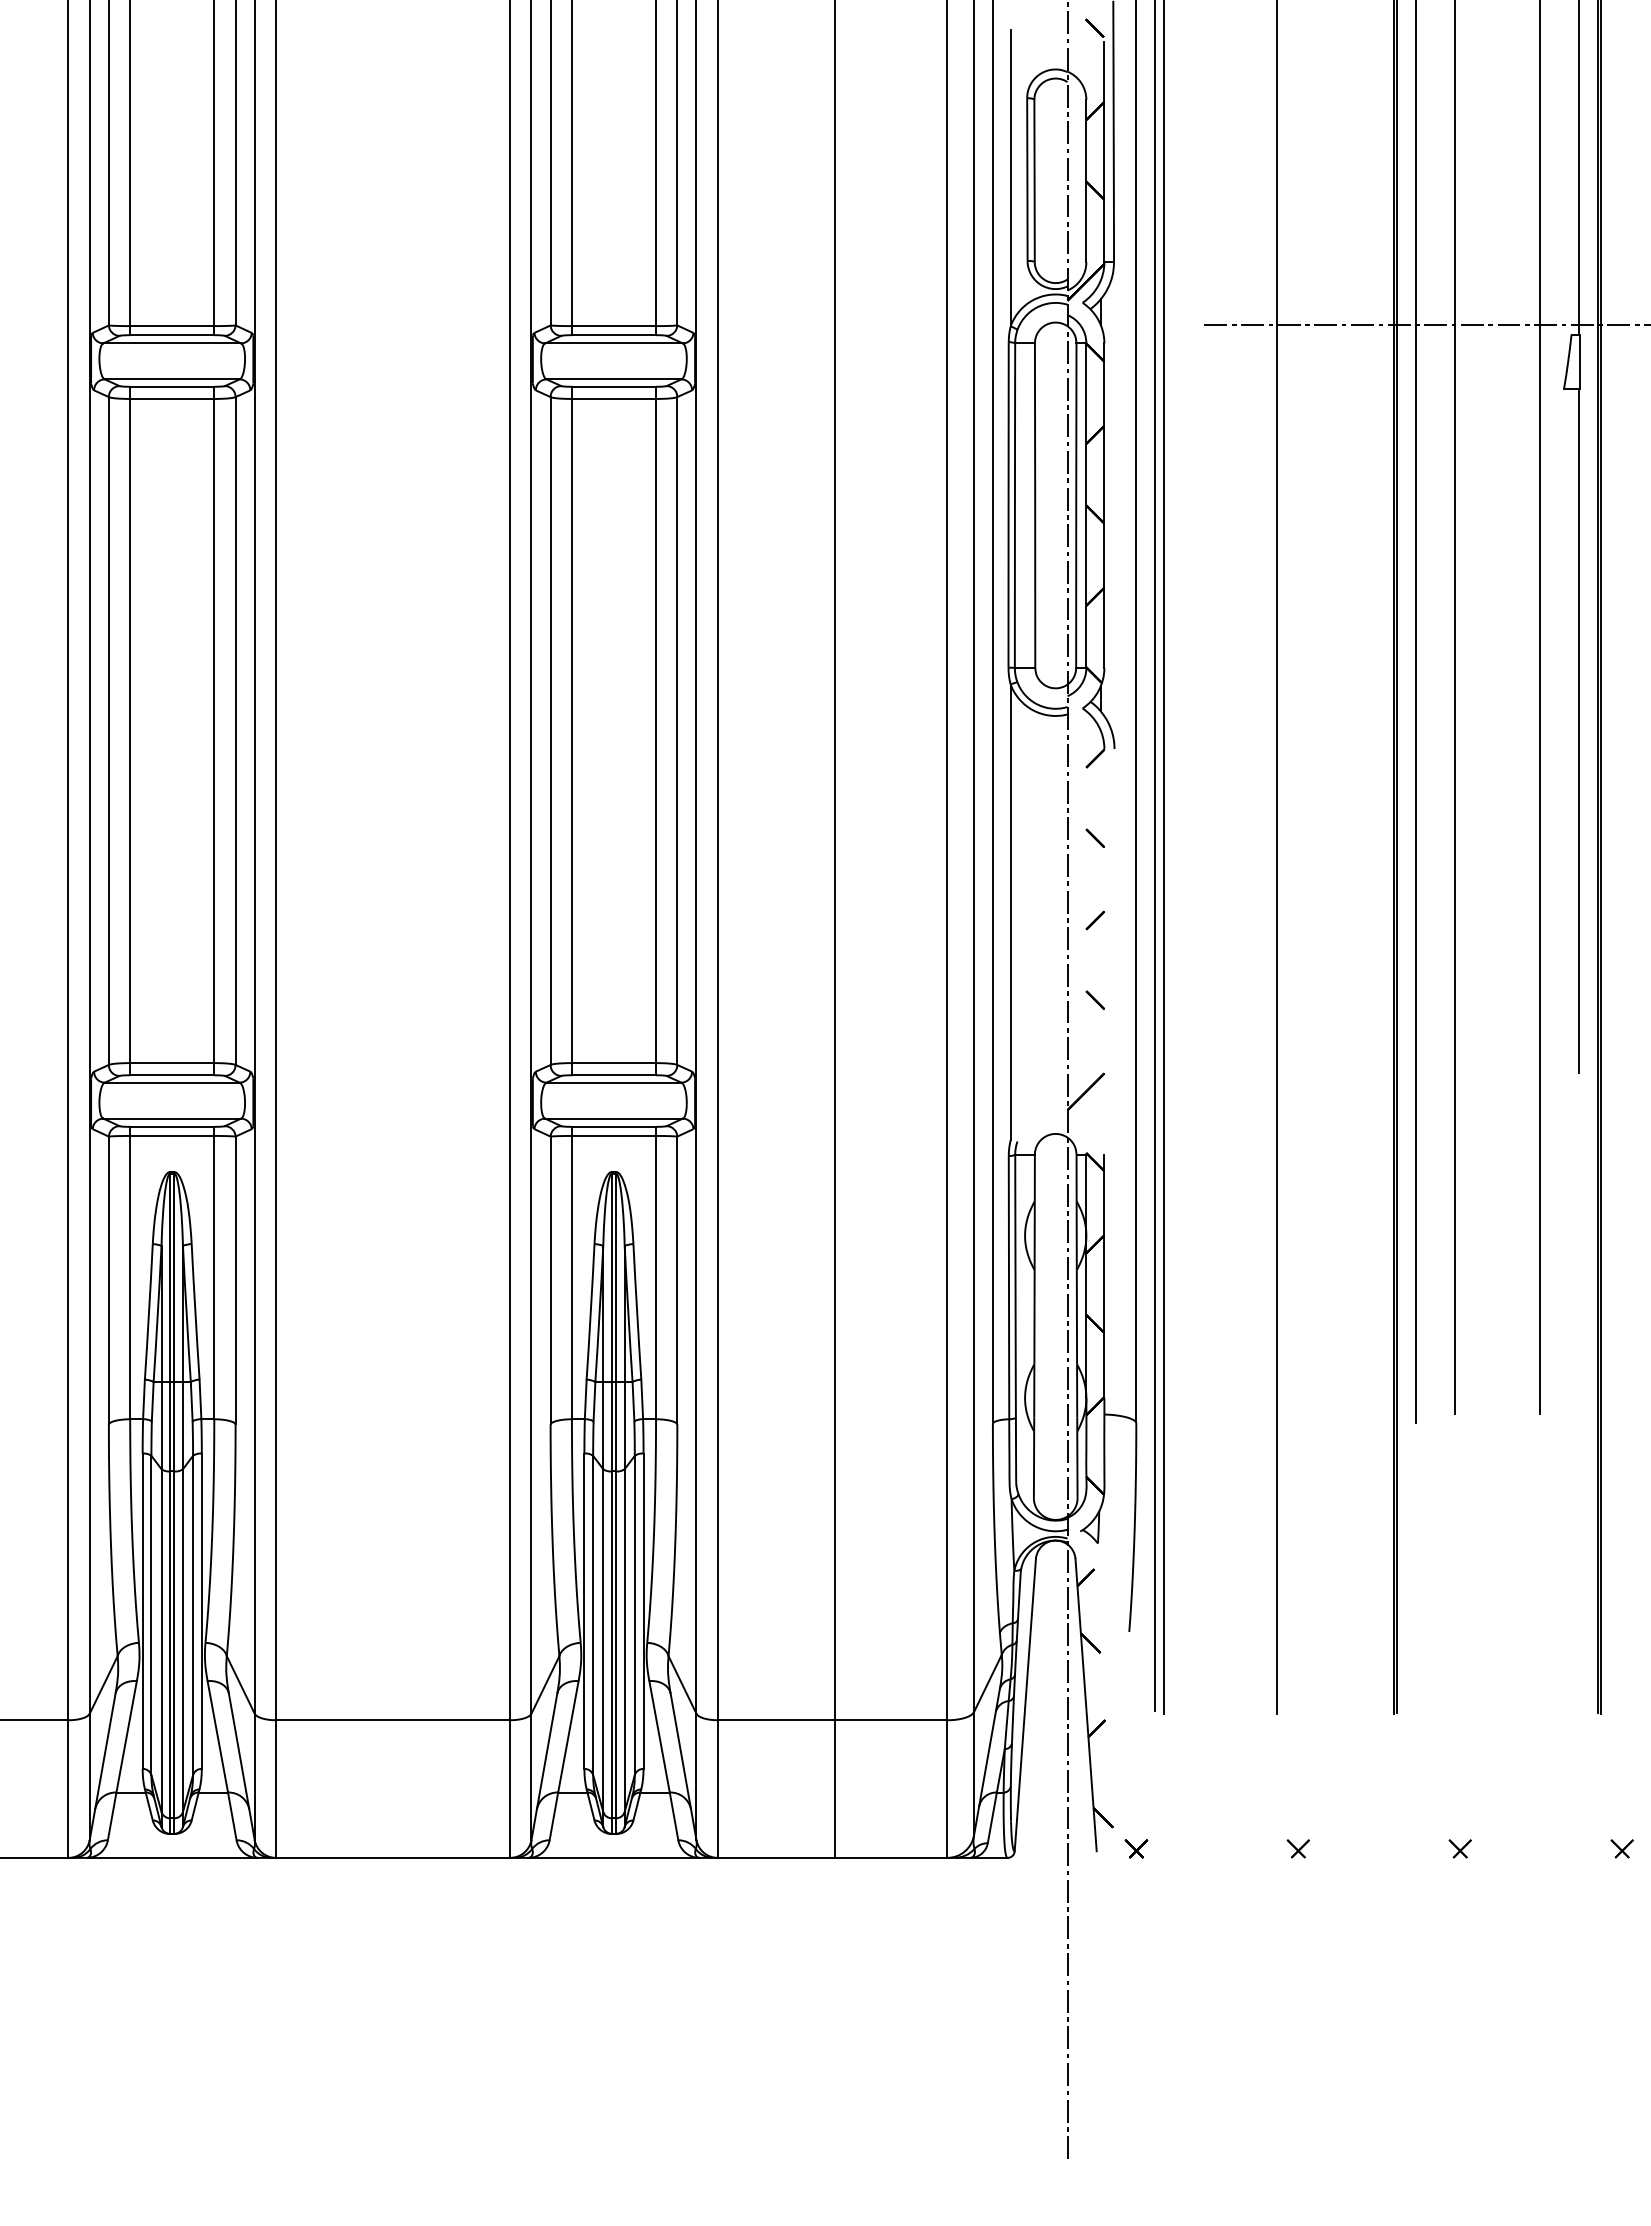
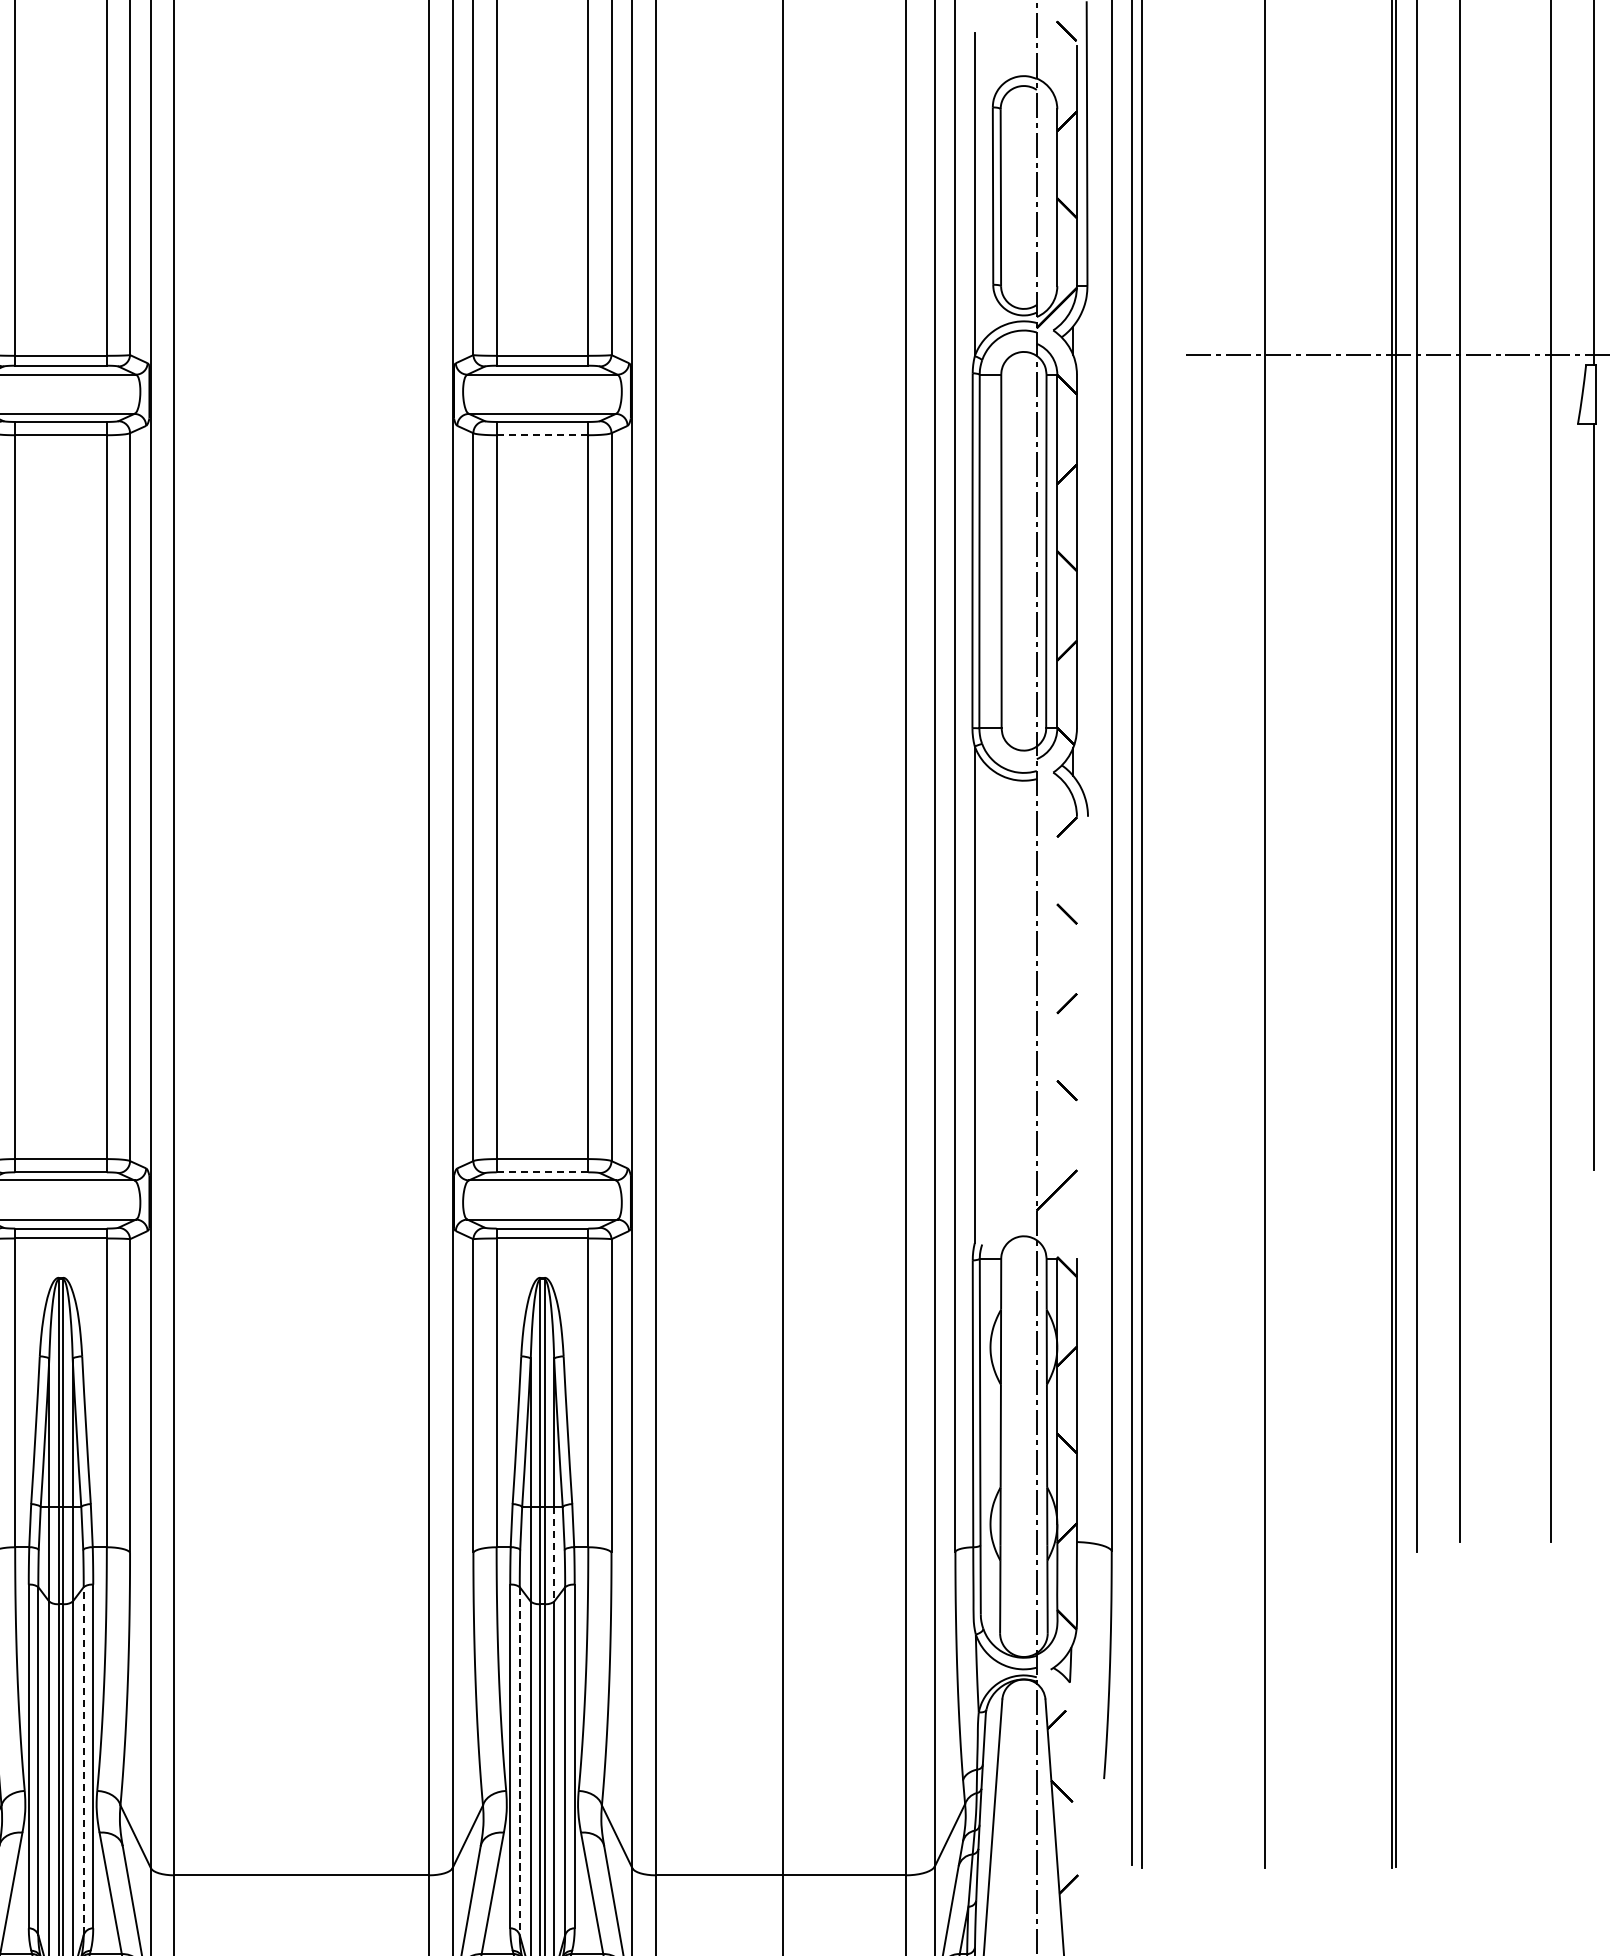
line: (613, 398) -> (541, 434), solid -> dashed
line: (613, 1075) -> (541, 1172), solid -> dashed
line: (624, 1425) -> (553, 1554), solid -> dashed
line: (193, 1615) -> (84, 1761), solid -> dashed
line: (593, 1615) -> (520, 1761), solid -> dashed

